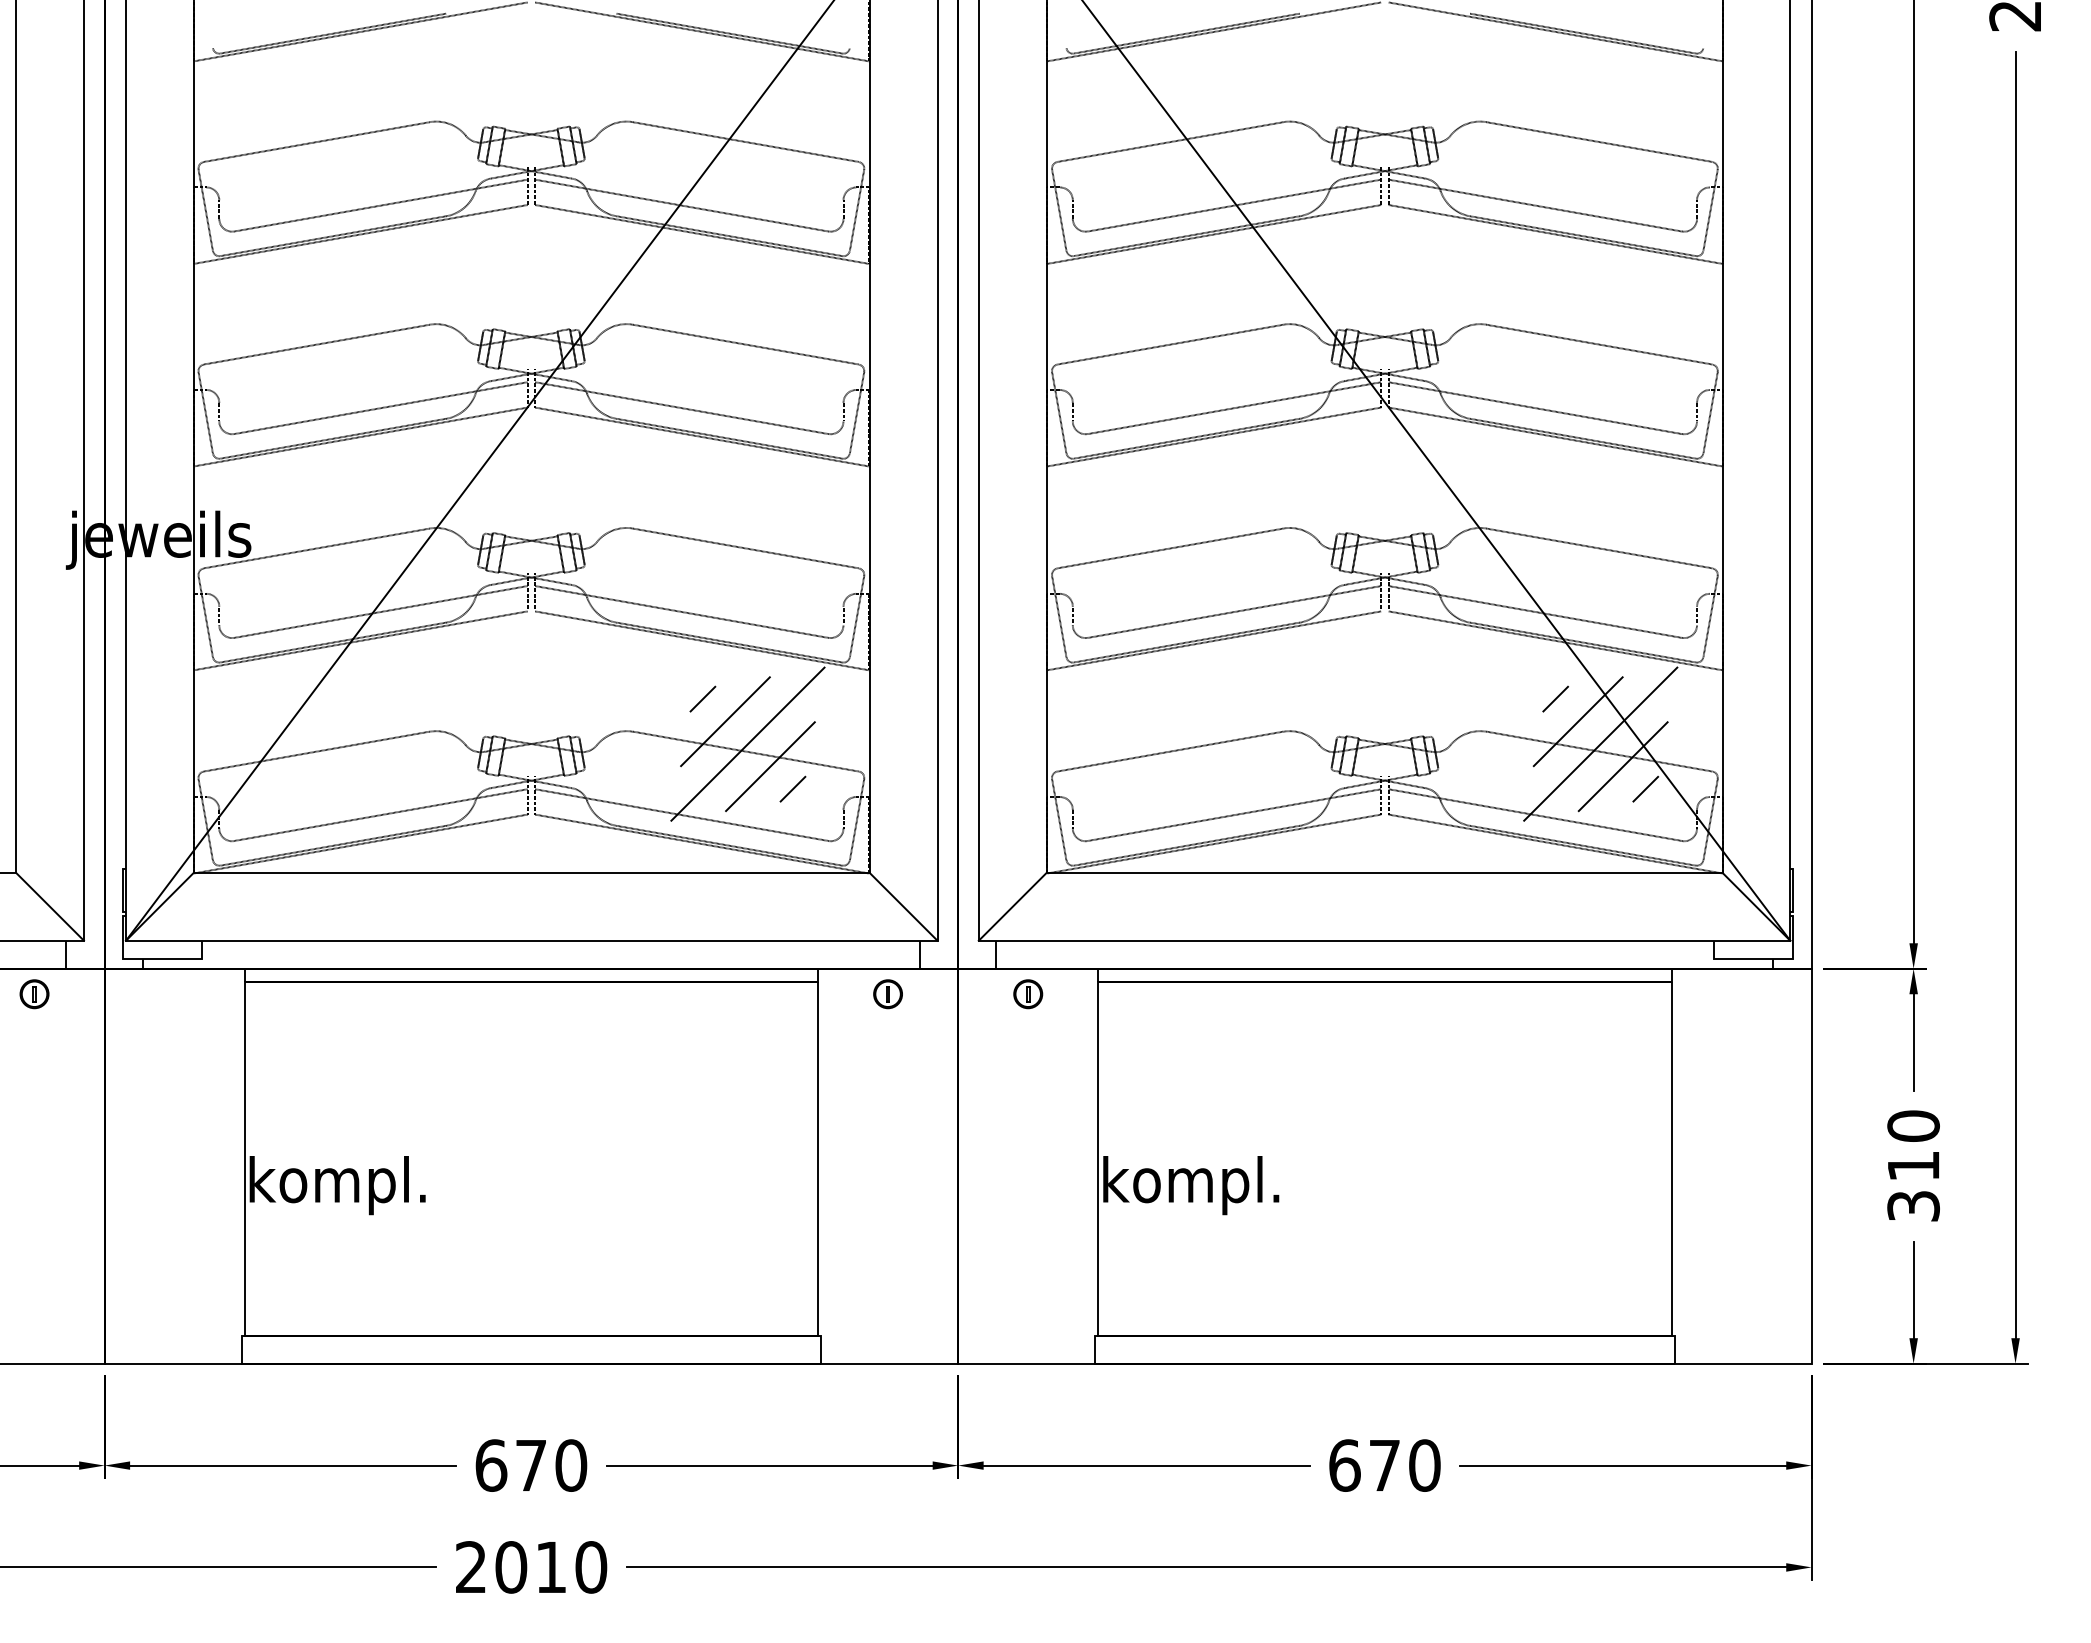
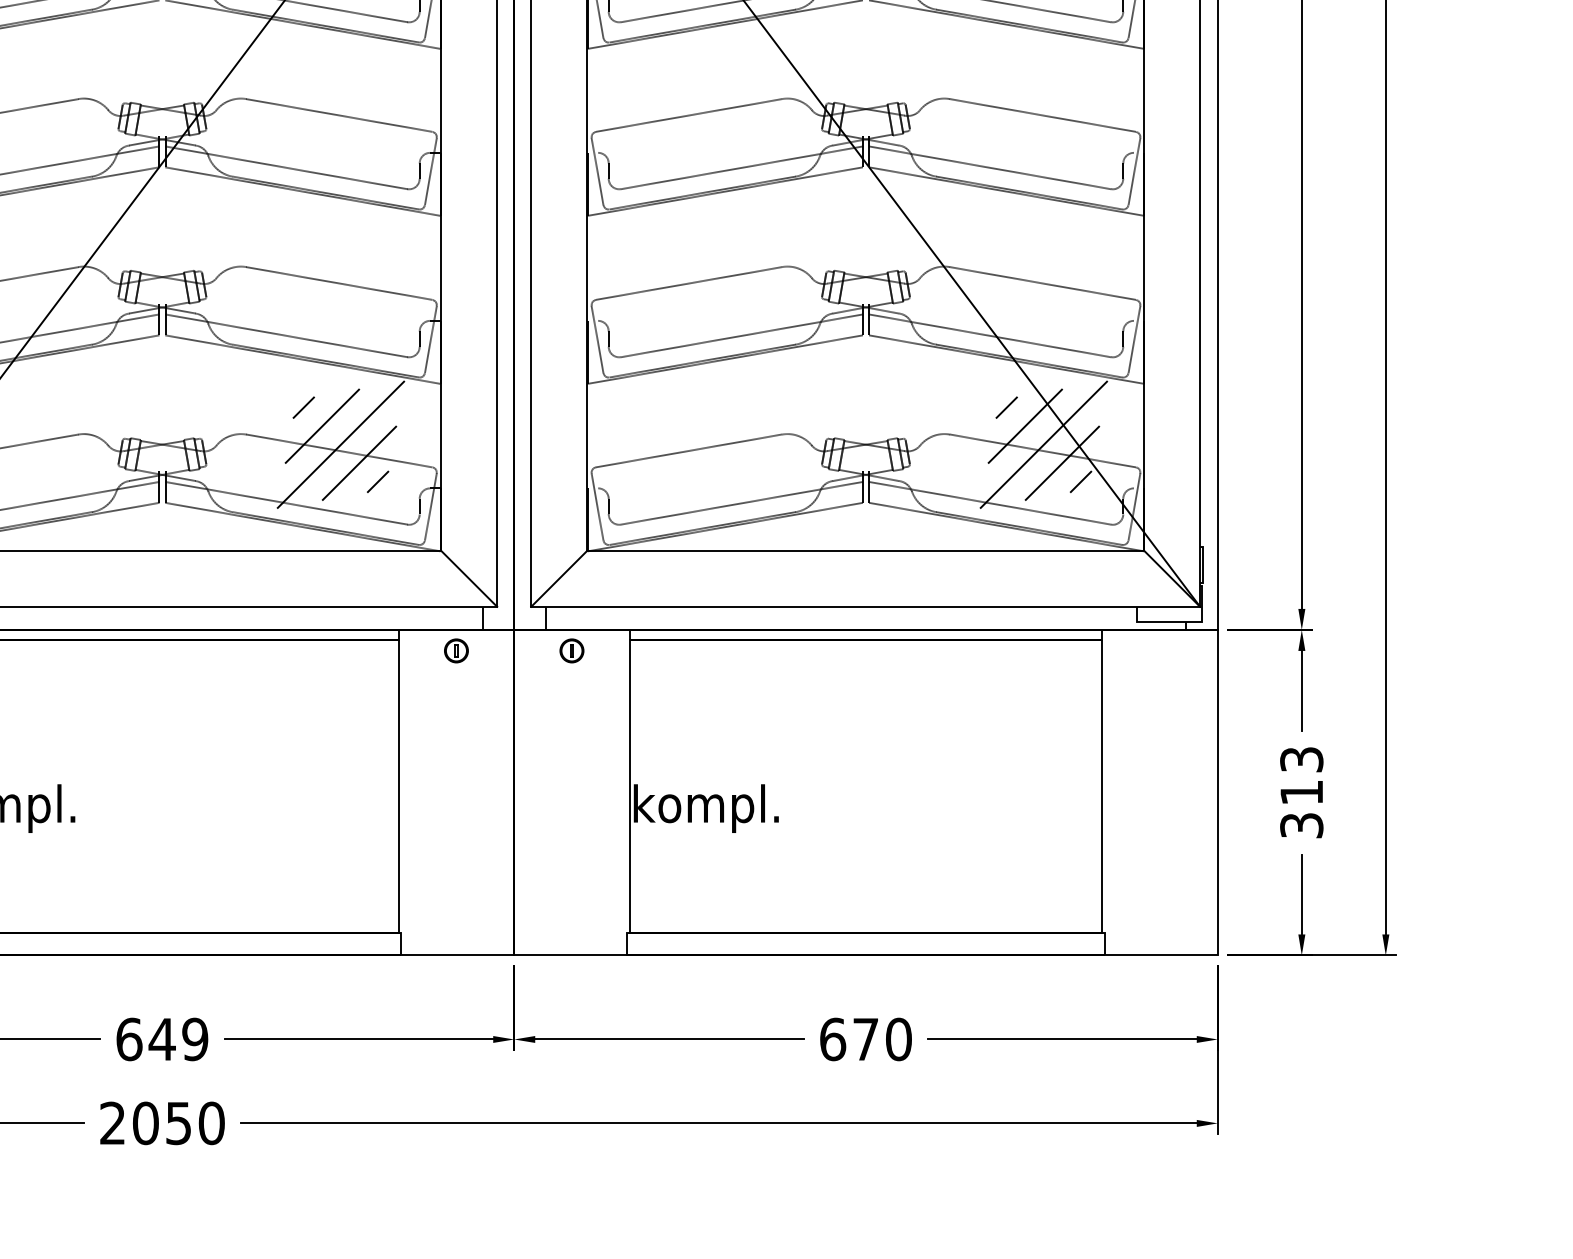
text: (1913, 1125) -> (1301, 759), 310 -> 313
text: (550, 1465) -> (178, 1039), 670 -> 649
text: (550, 1567) -> (178, 1123), 2010 -> 2050

